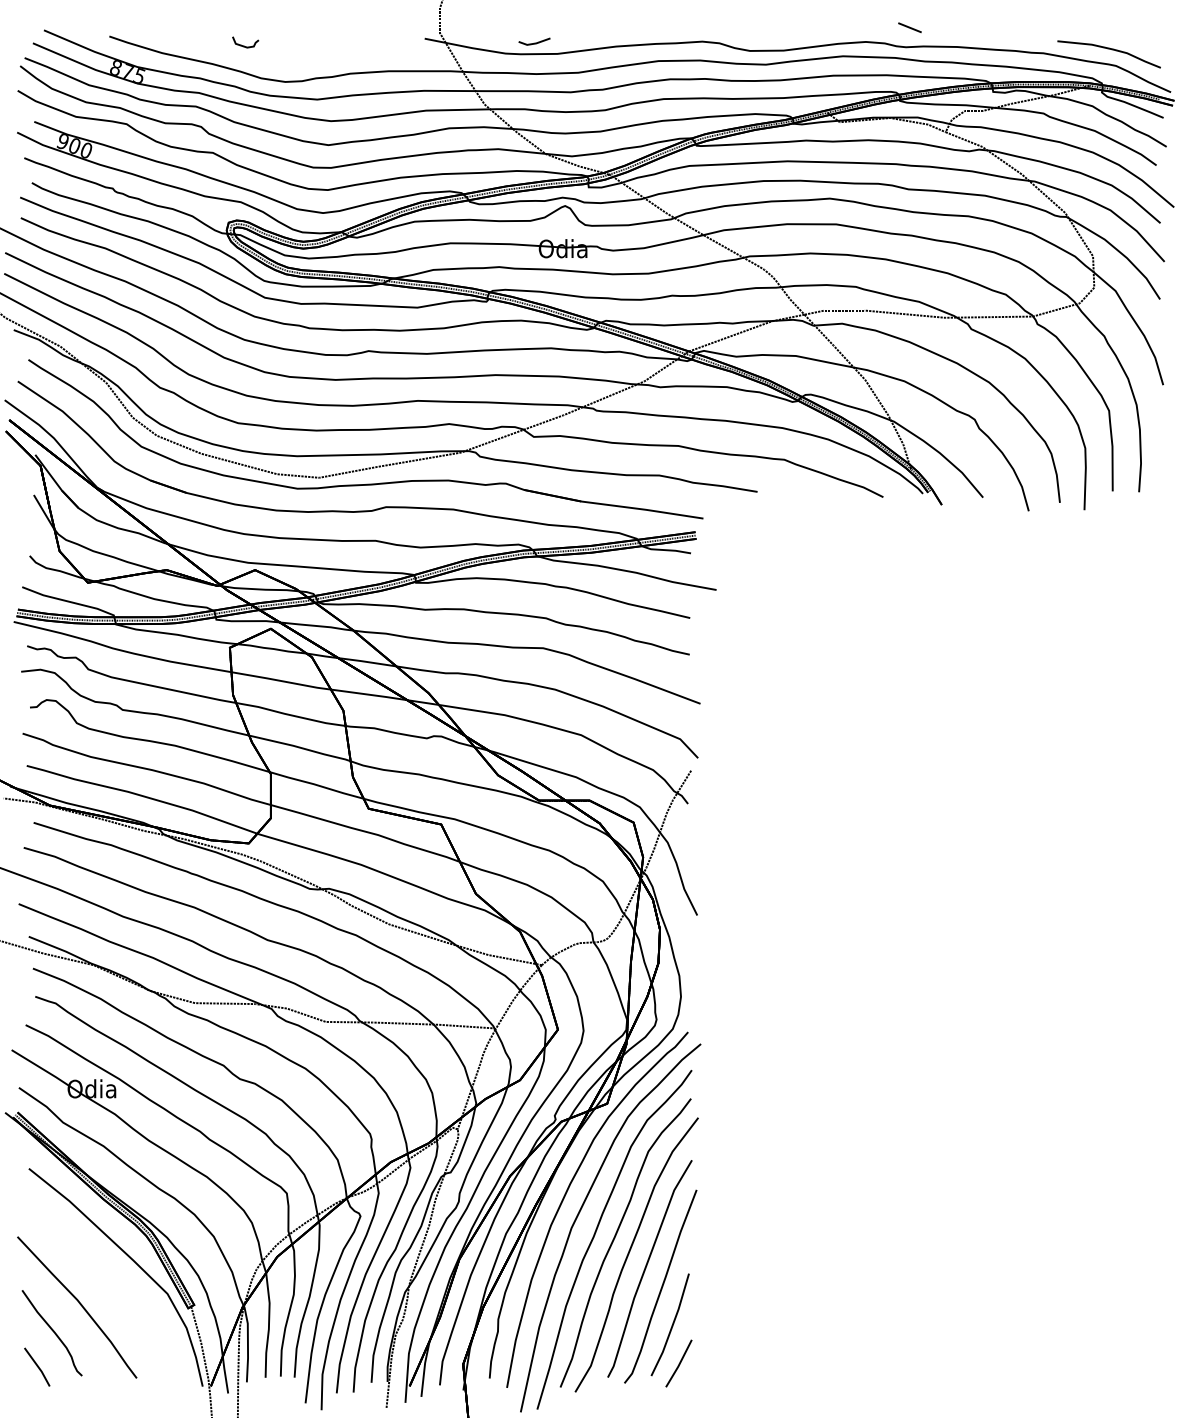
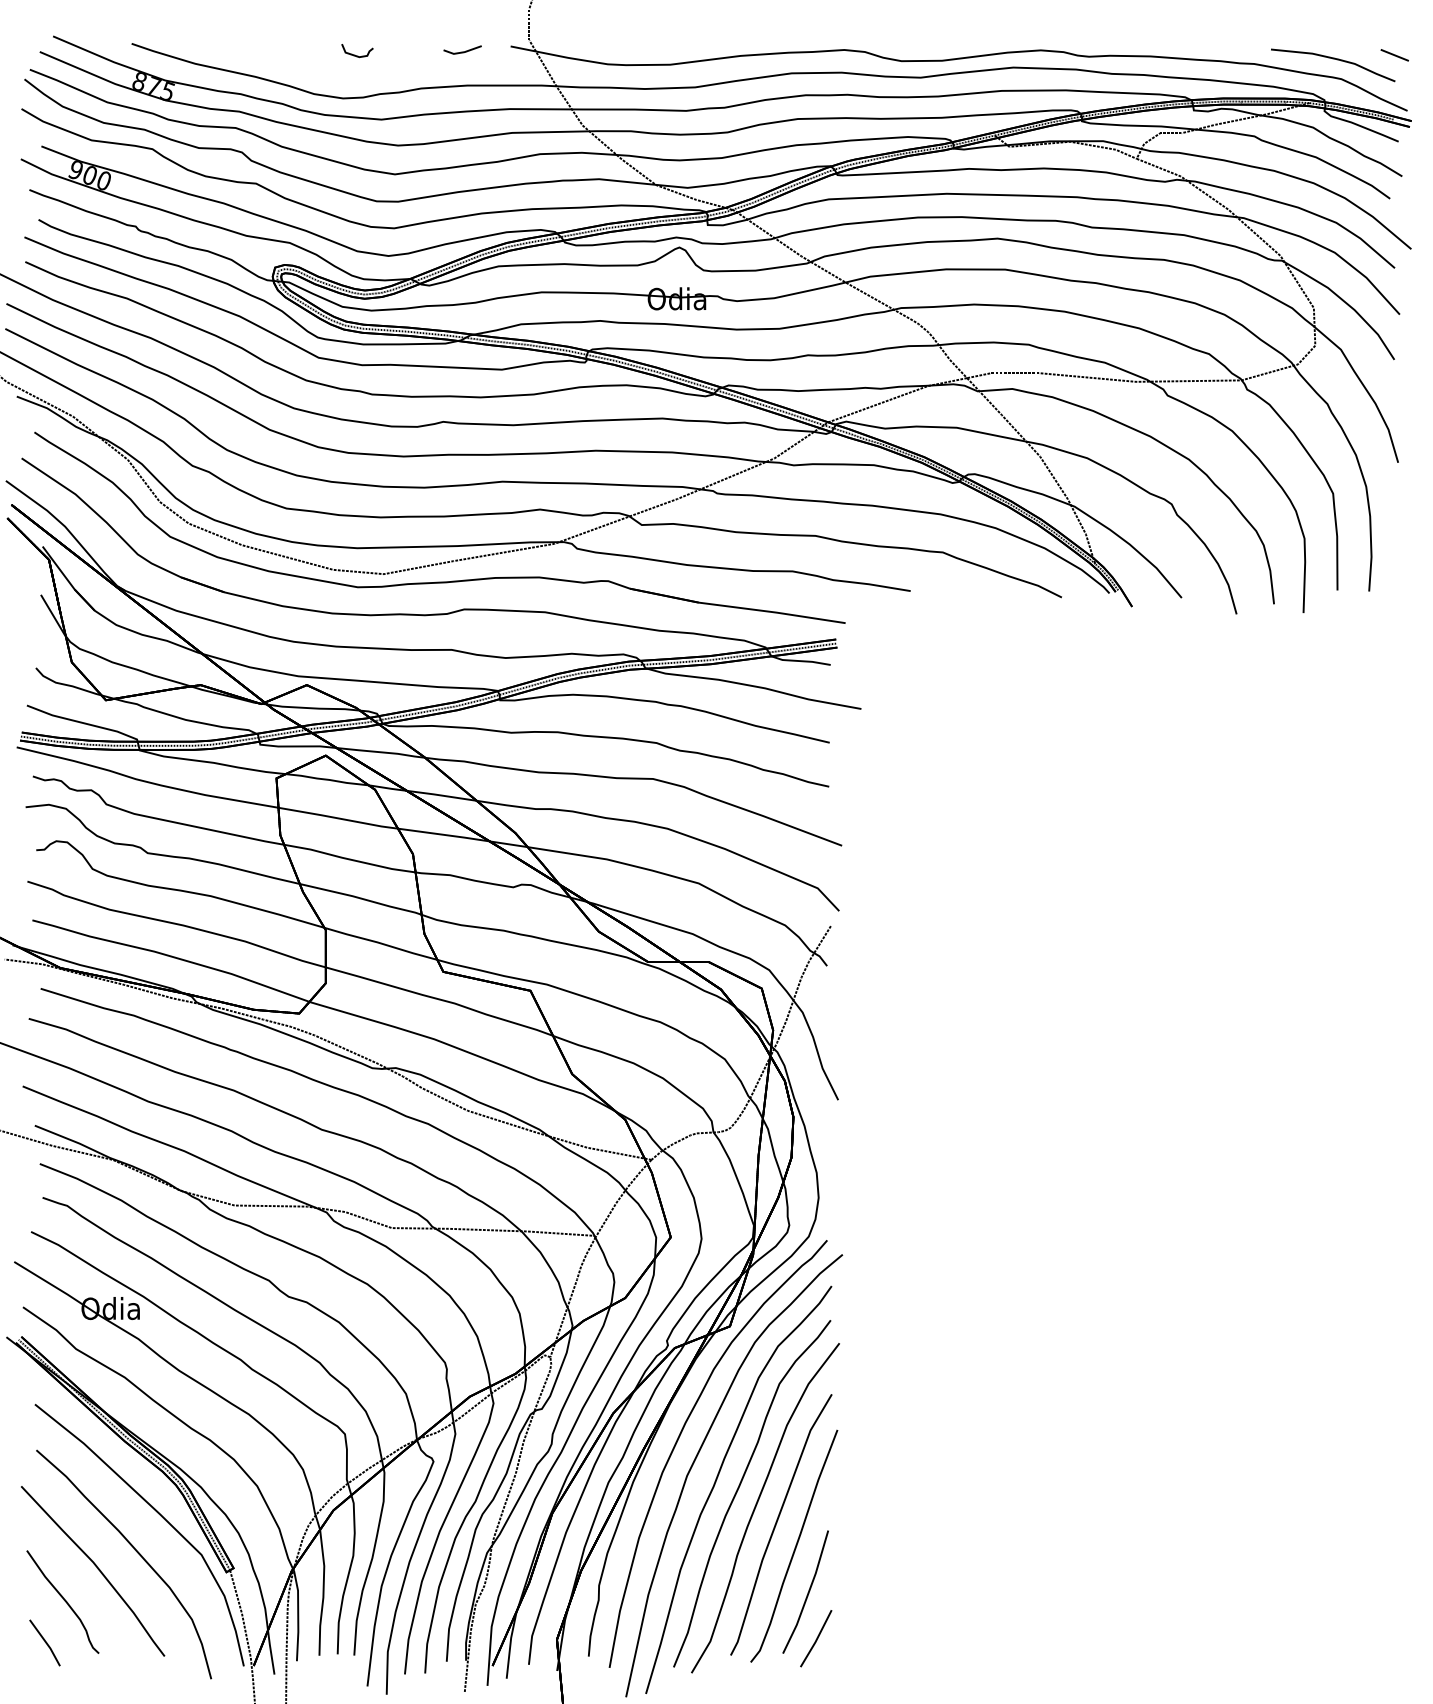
line: (909, 27) -> (1394, 55), moved
line: (534, 42) -> (462, 51), moved
curve: (244, 45) -> (355, 54), moved
part: (113, 1291) -> (136, 1552), added

